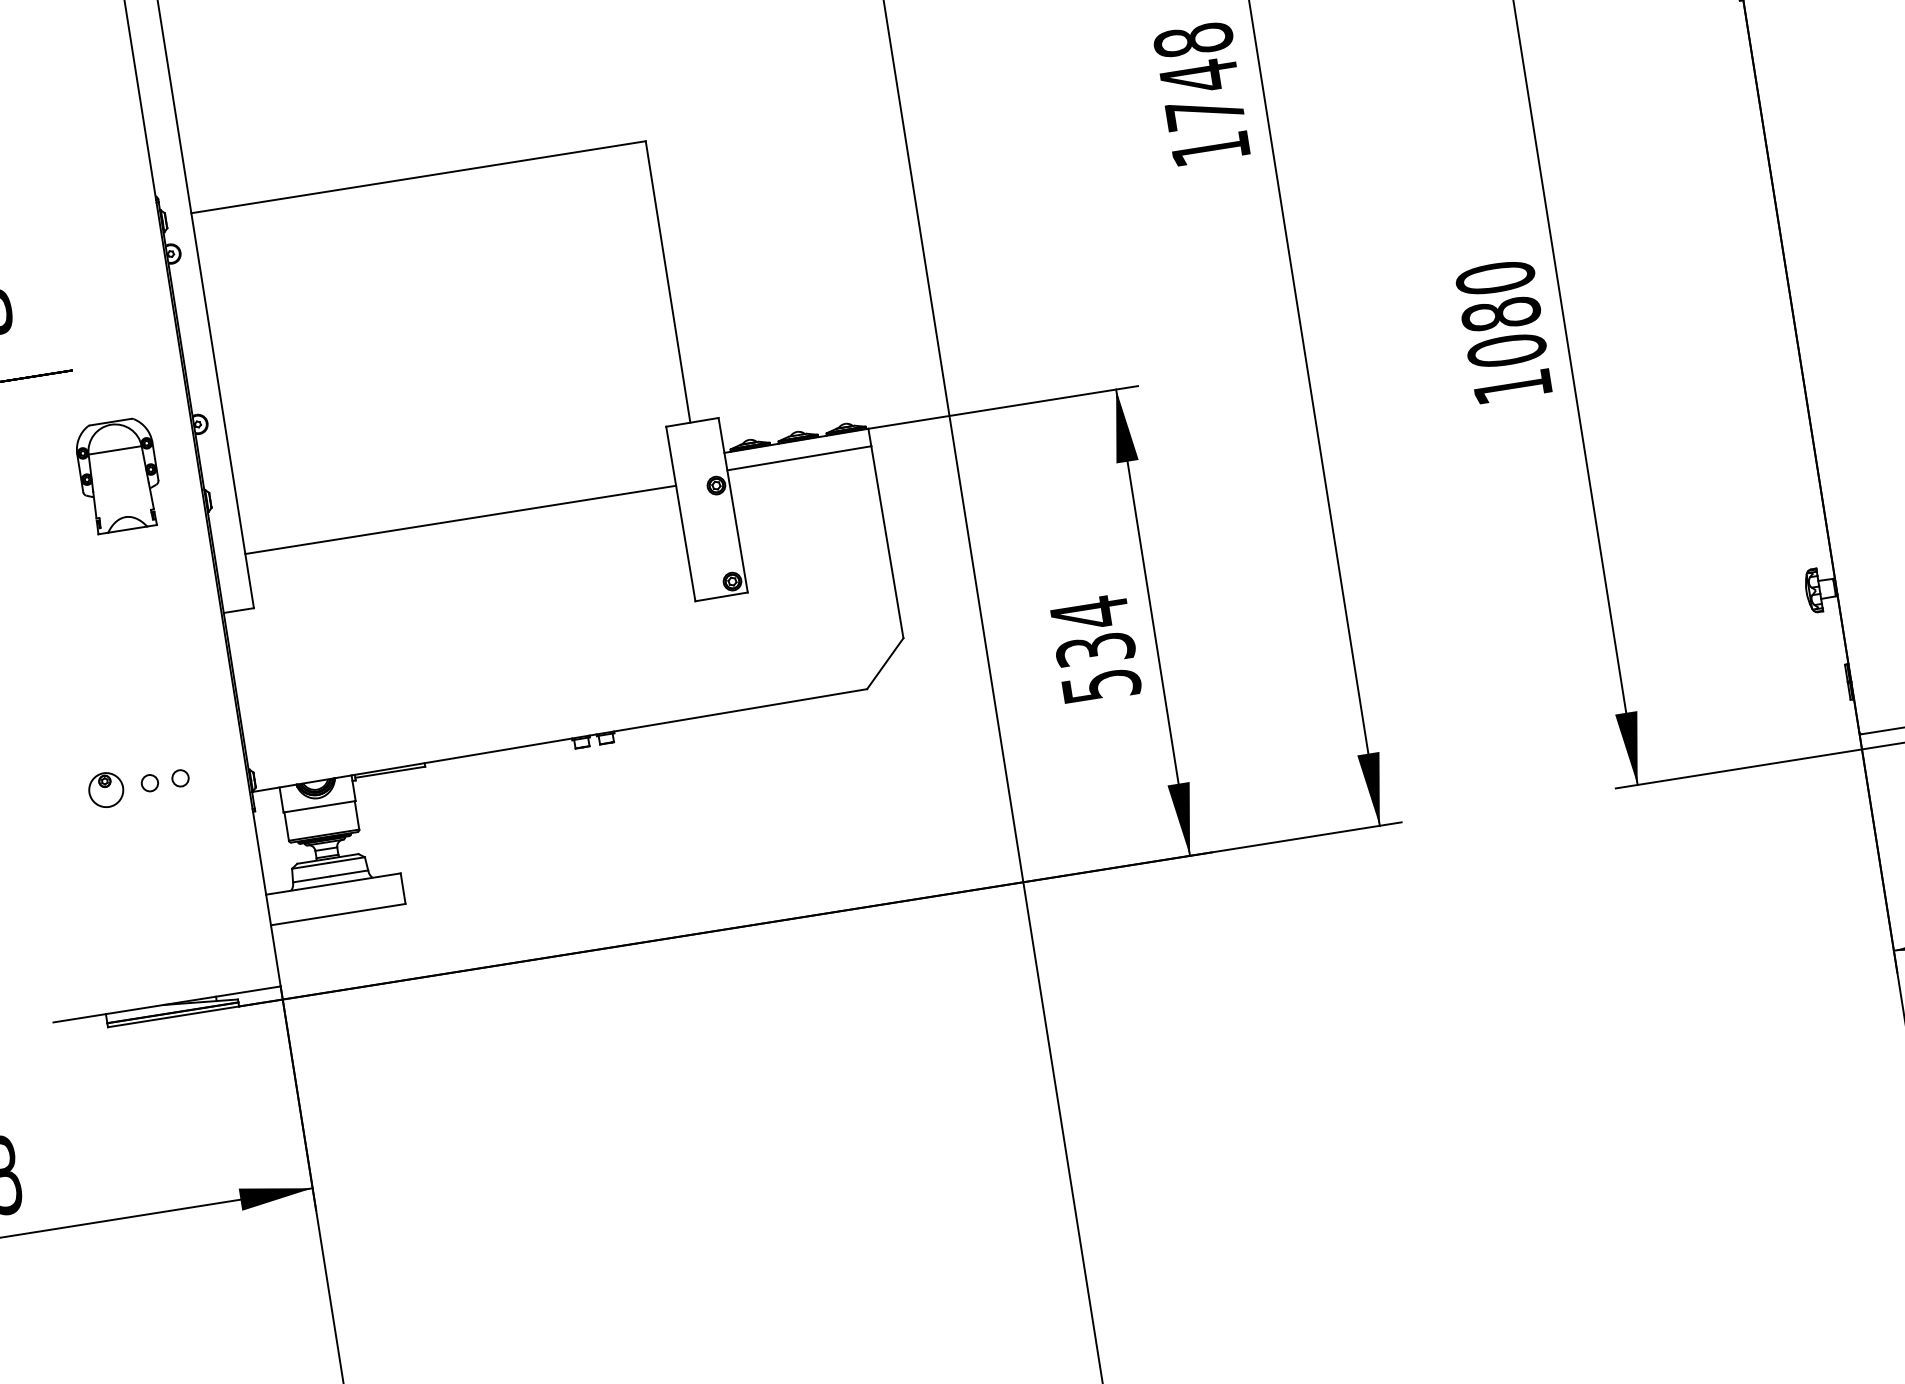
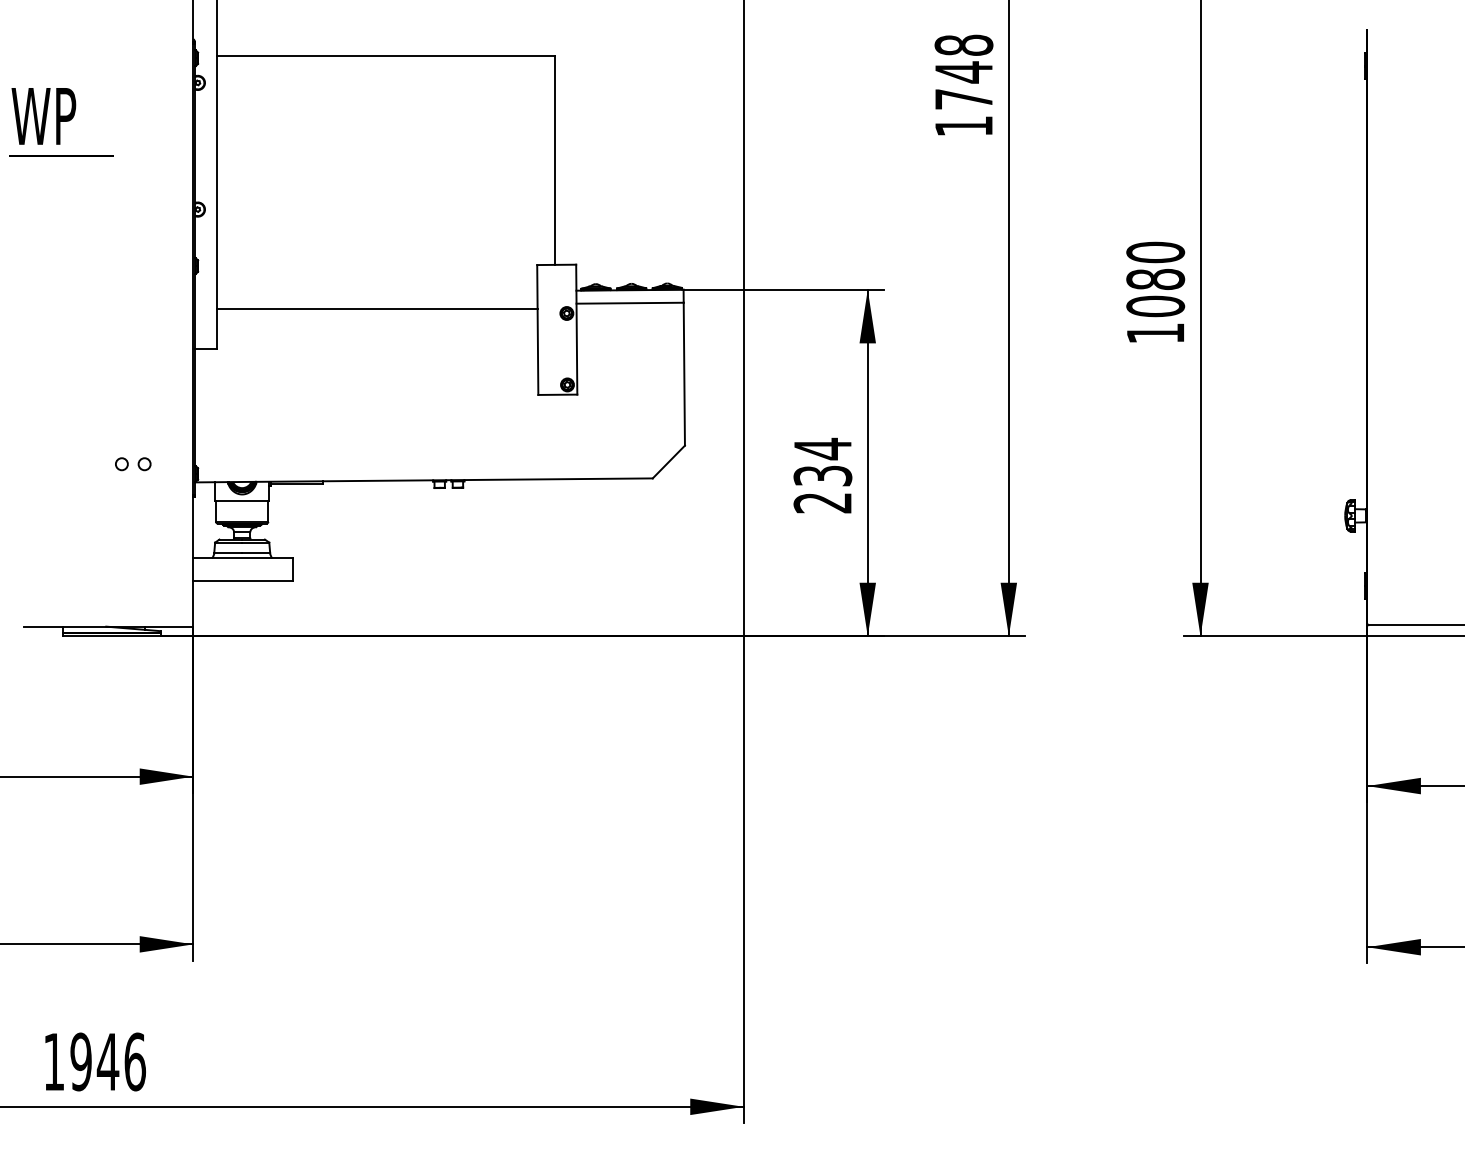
part: (118, 475) -> (134, 237), removed
text: (1100, 686) -> (822, 503), 534 -> 234
part: (106, 789) -> (89, 463), removed

